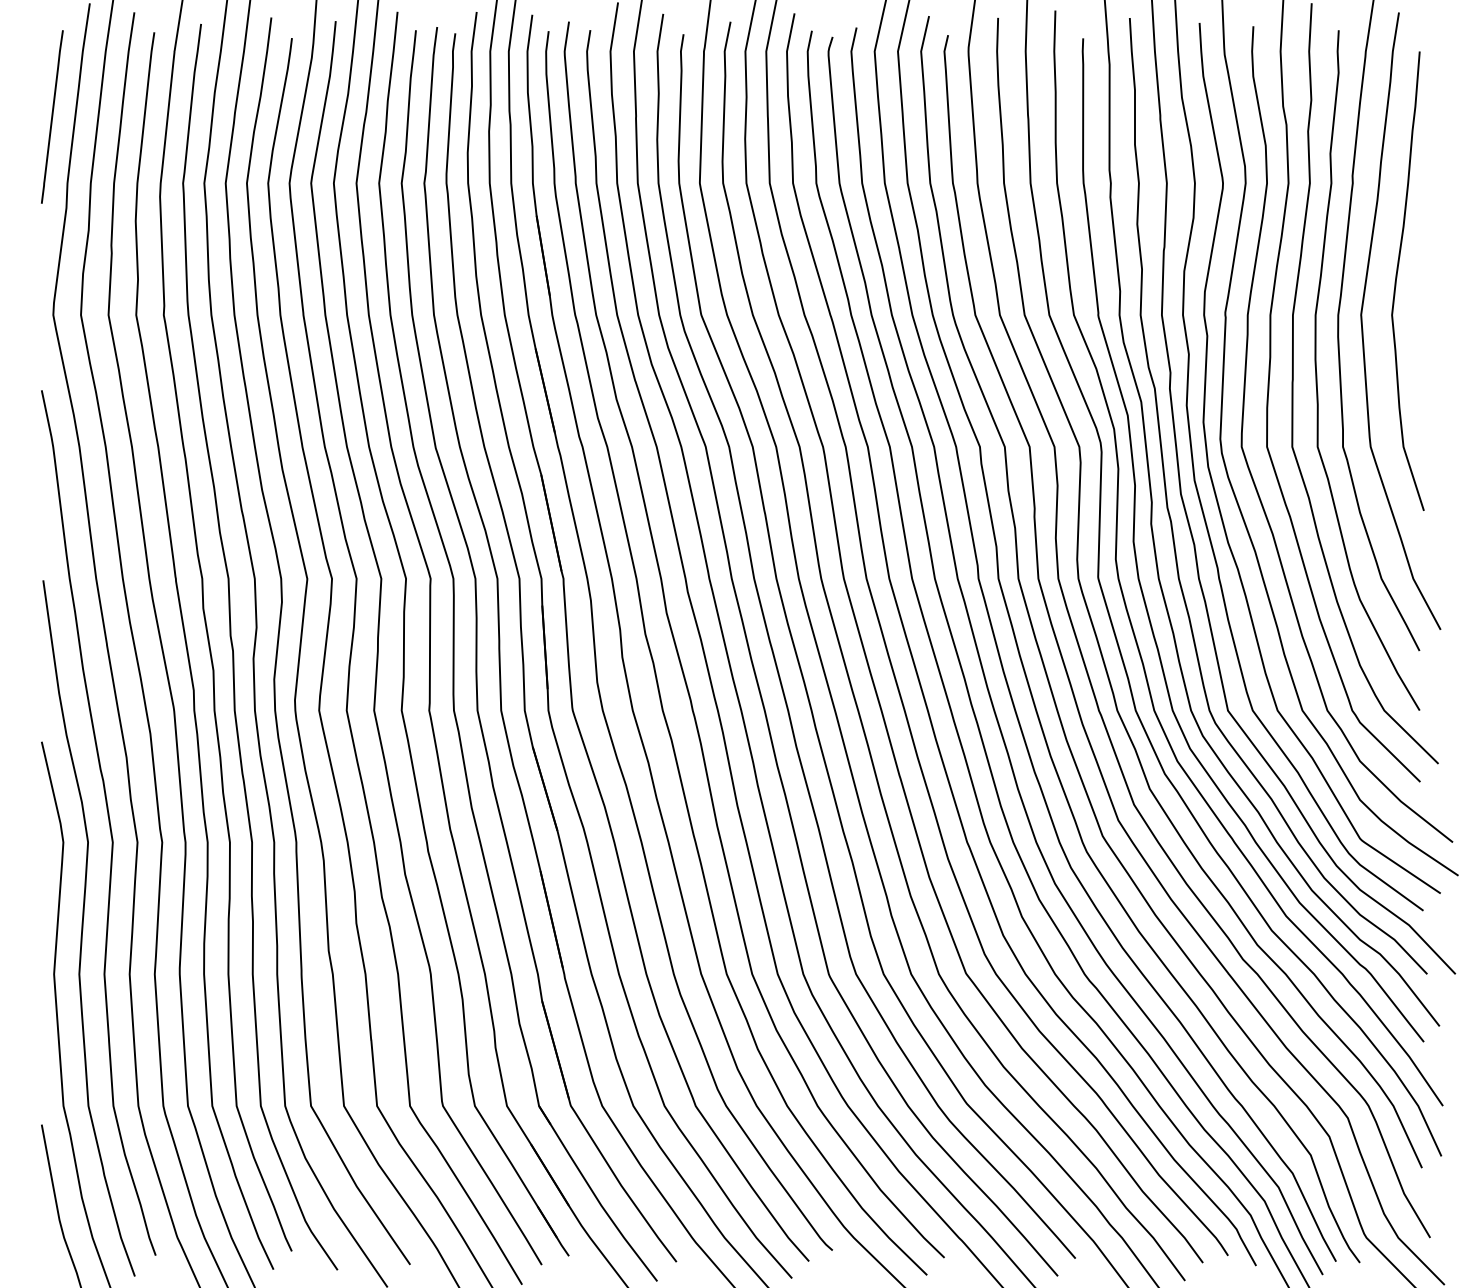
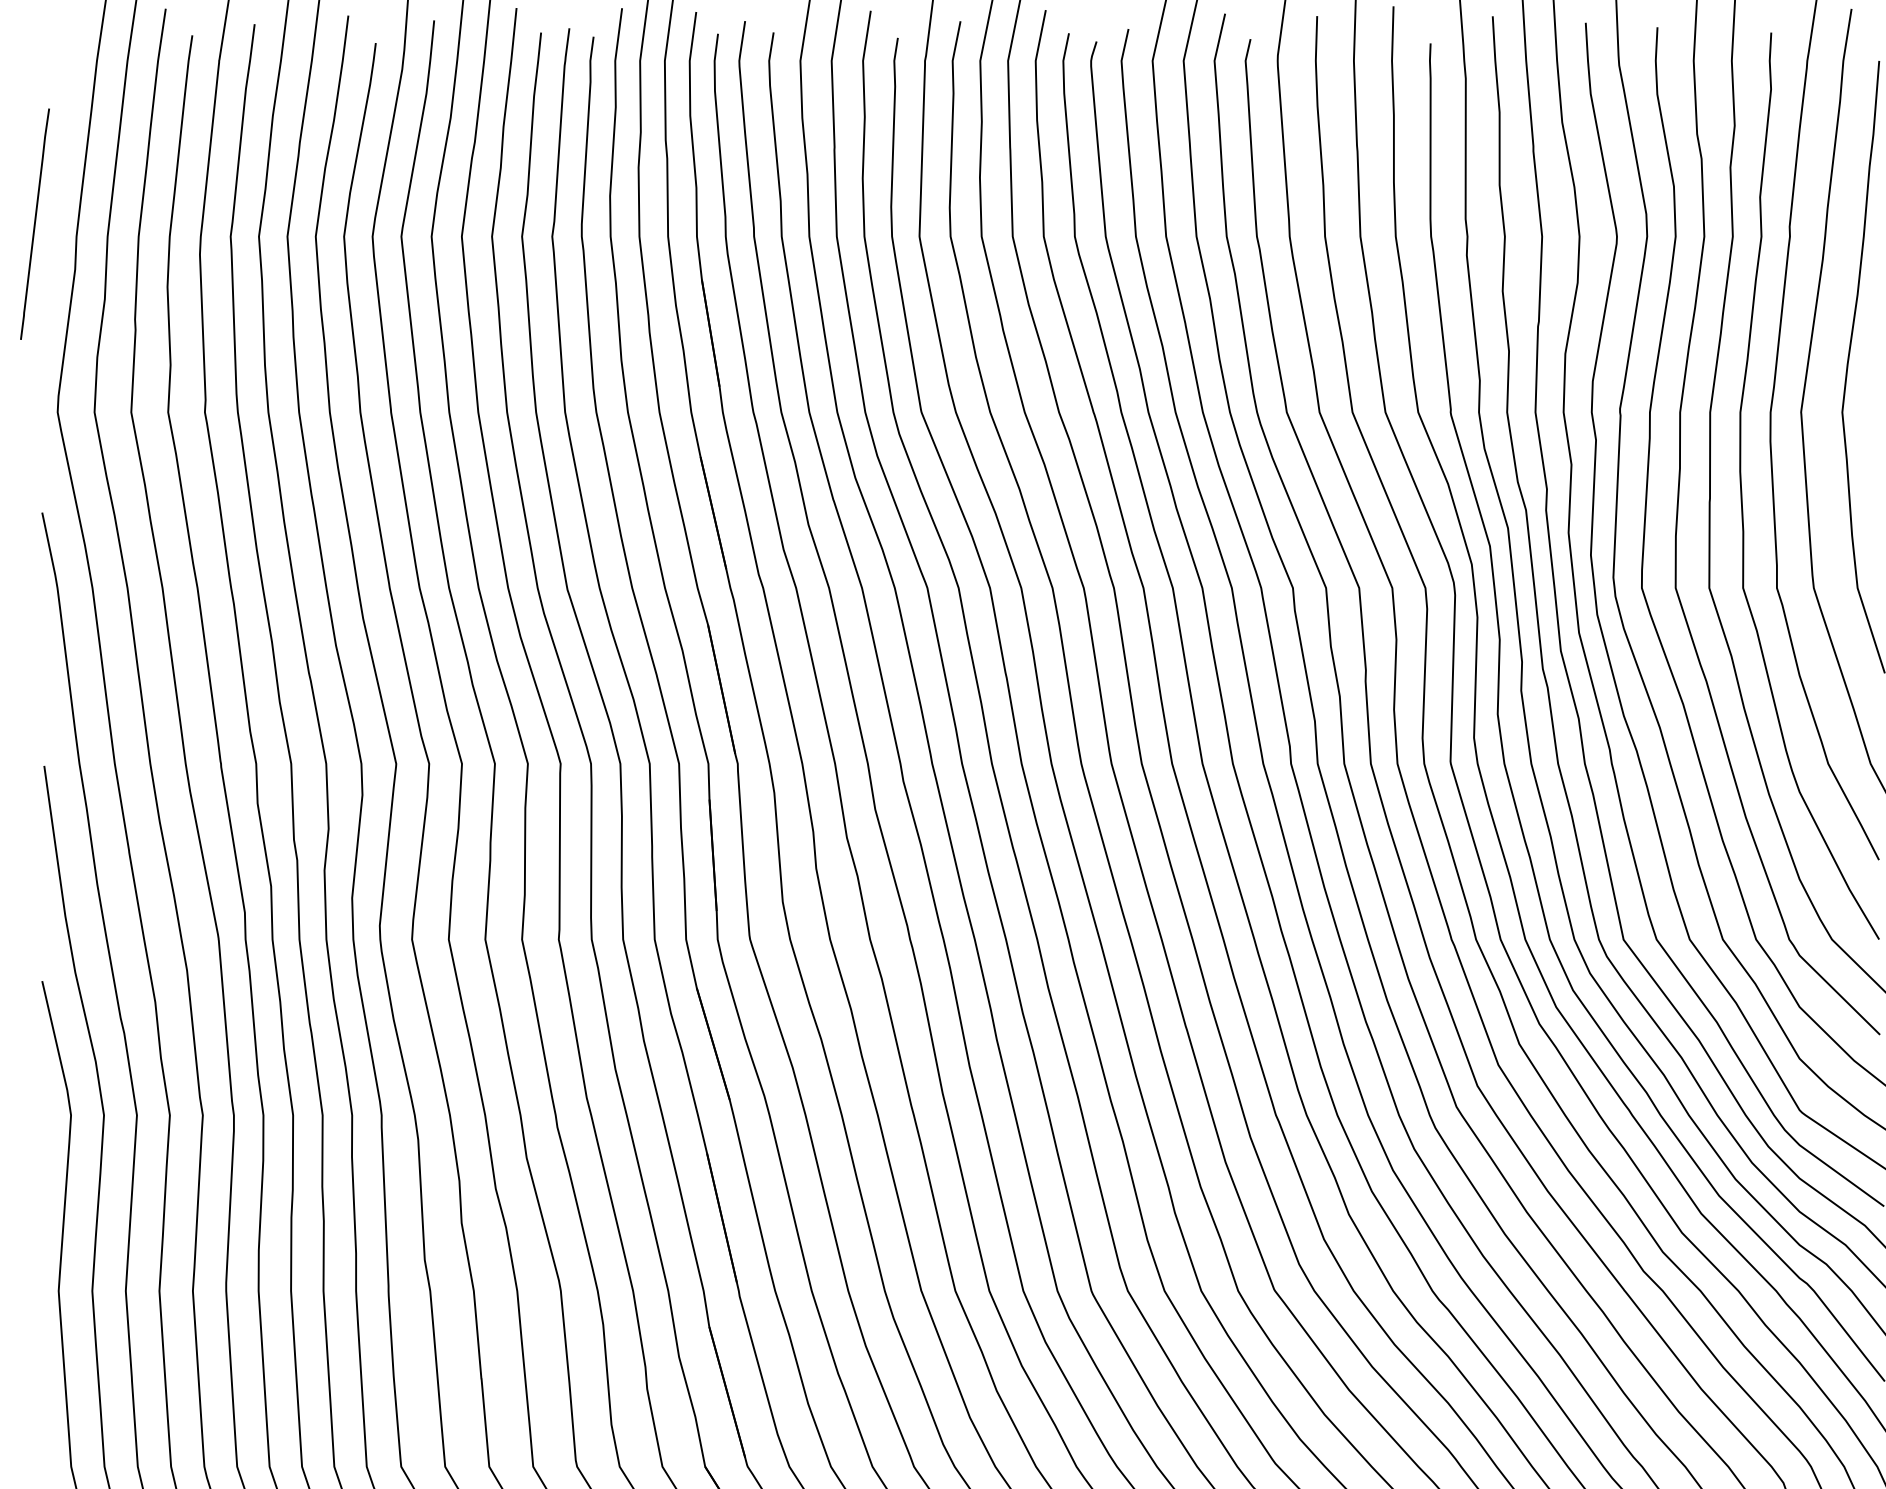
line: (52, 116) -> (35, 223), moved

